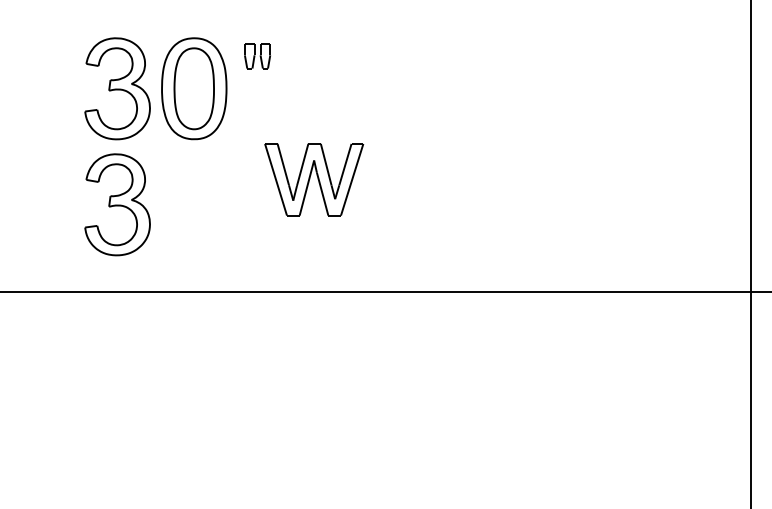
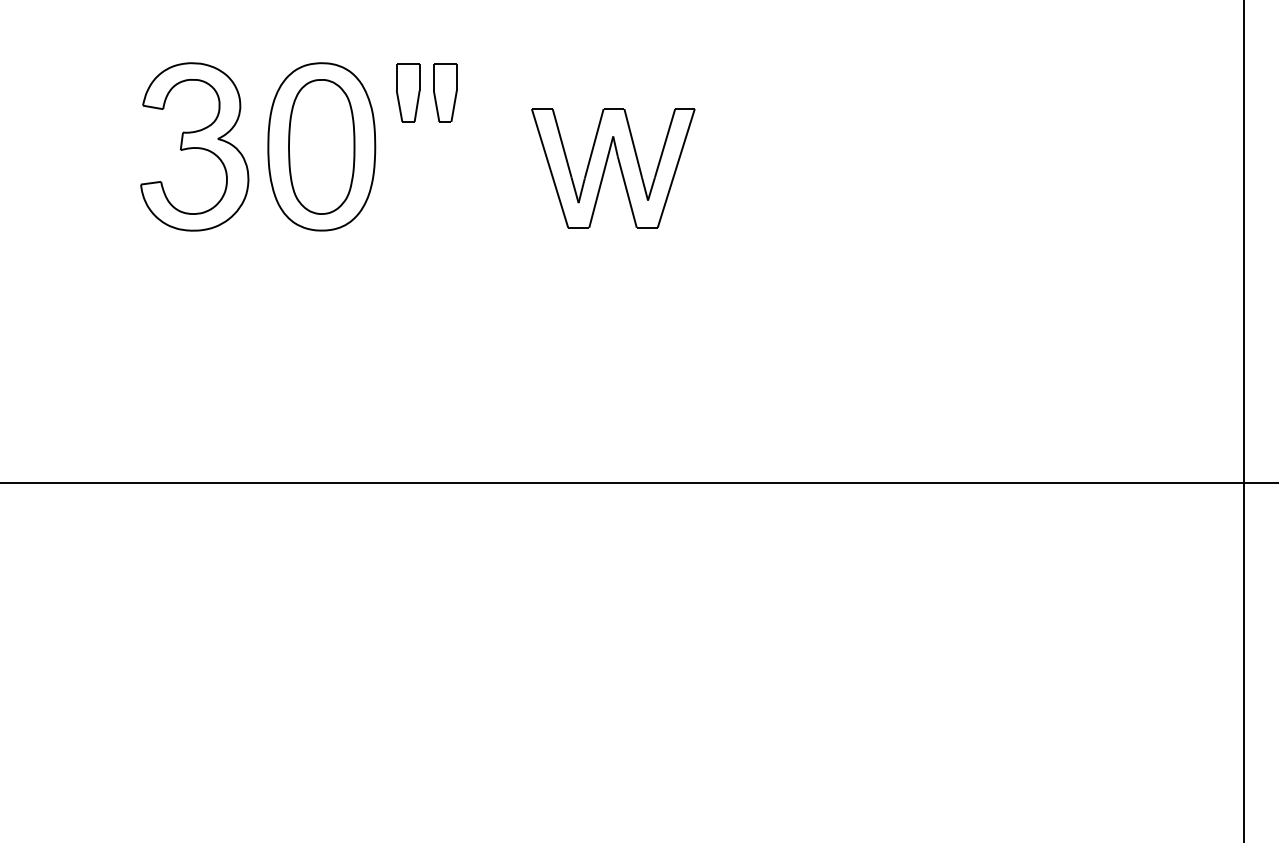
part: (257, 56) -> (426, 93), size x1.43
part: (314, 179) -> (613, 167), moved
part: (117, 204) -> (194, 338), removed

